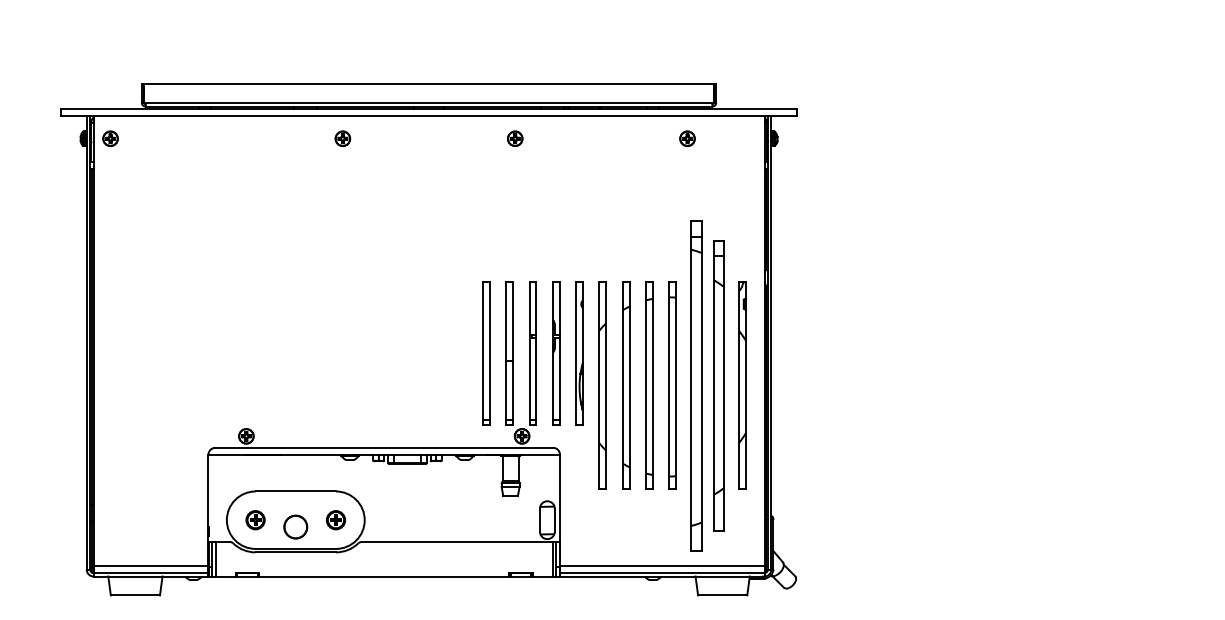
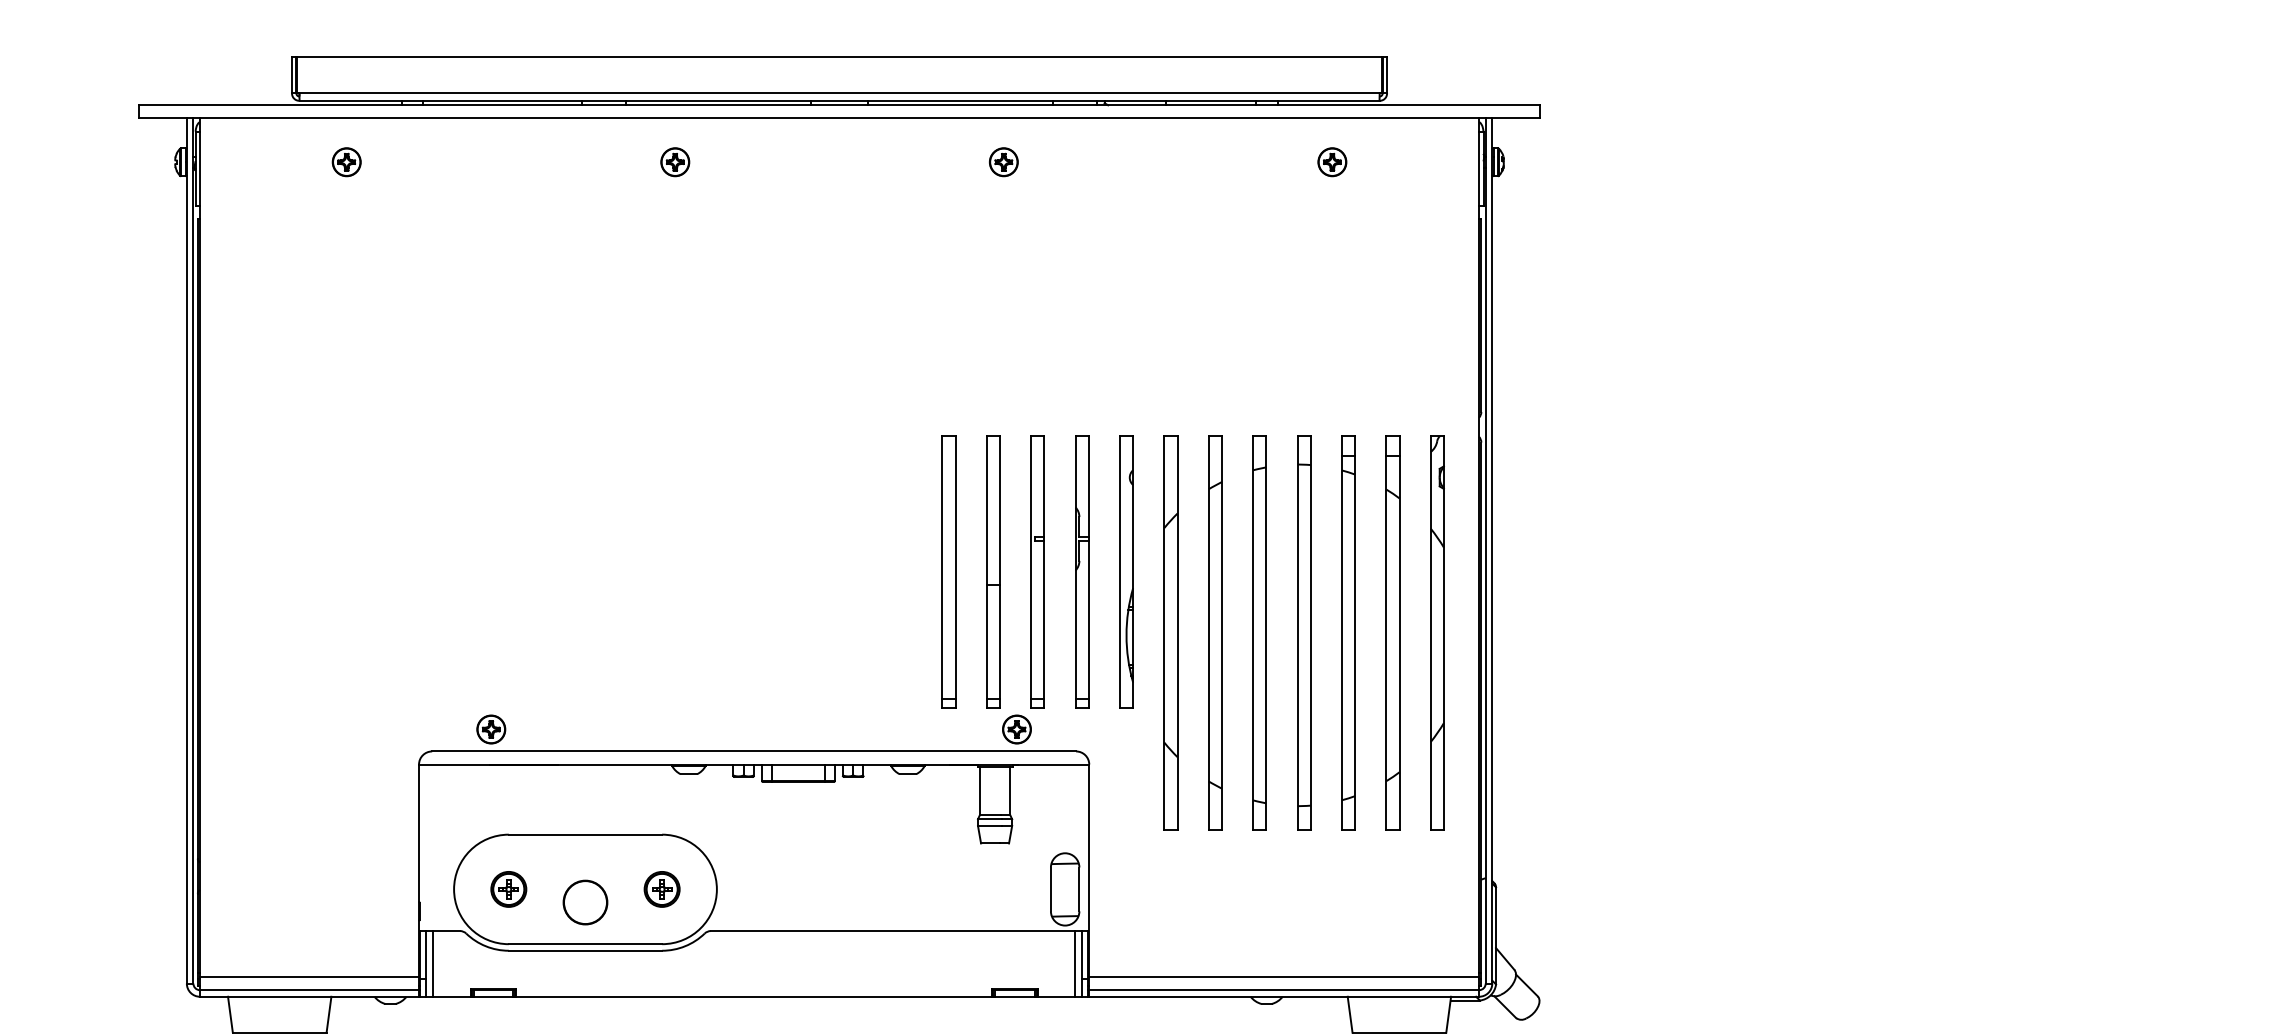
part: (110, 138) -> (346, 161), moved
part: (695, 385) -> (1347, 632), size x0.62
part: (719, 385) -> (1393, 632), size x0.71

